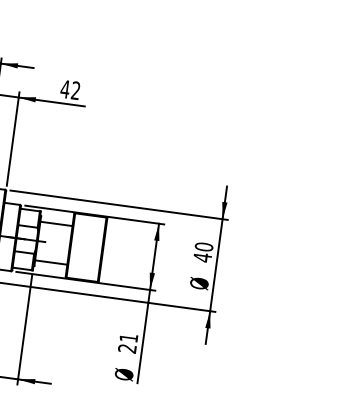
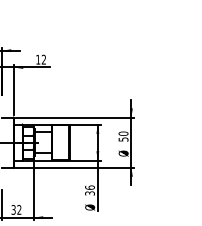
text: (64, 88) -> (37, 59), 42 -> 12
text: (202, 257) -> (123, 139), 40 -> 50
text: (127, 343) -> (89, 190), 21 -> 36

